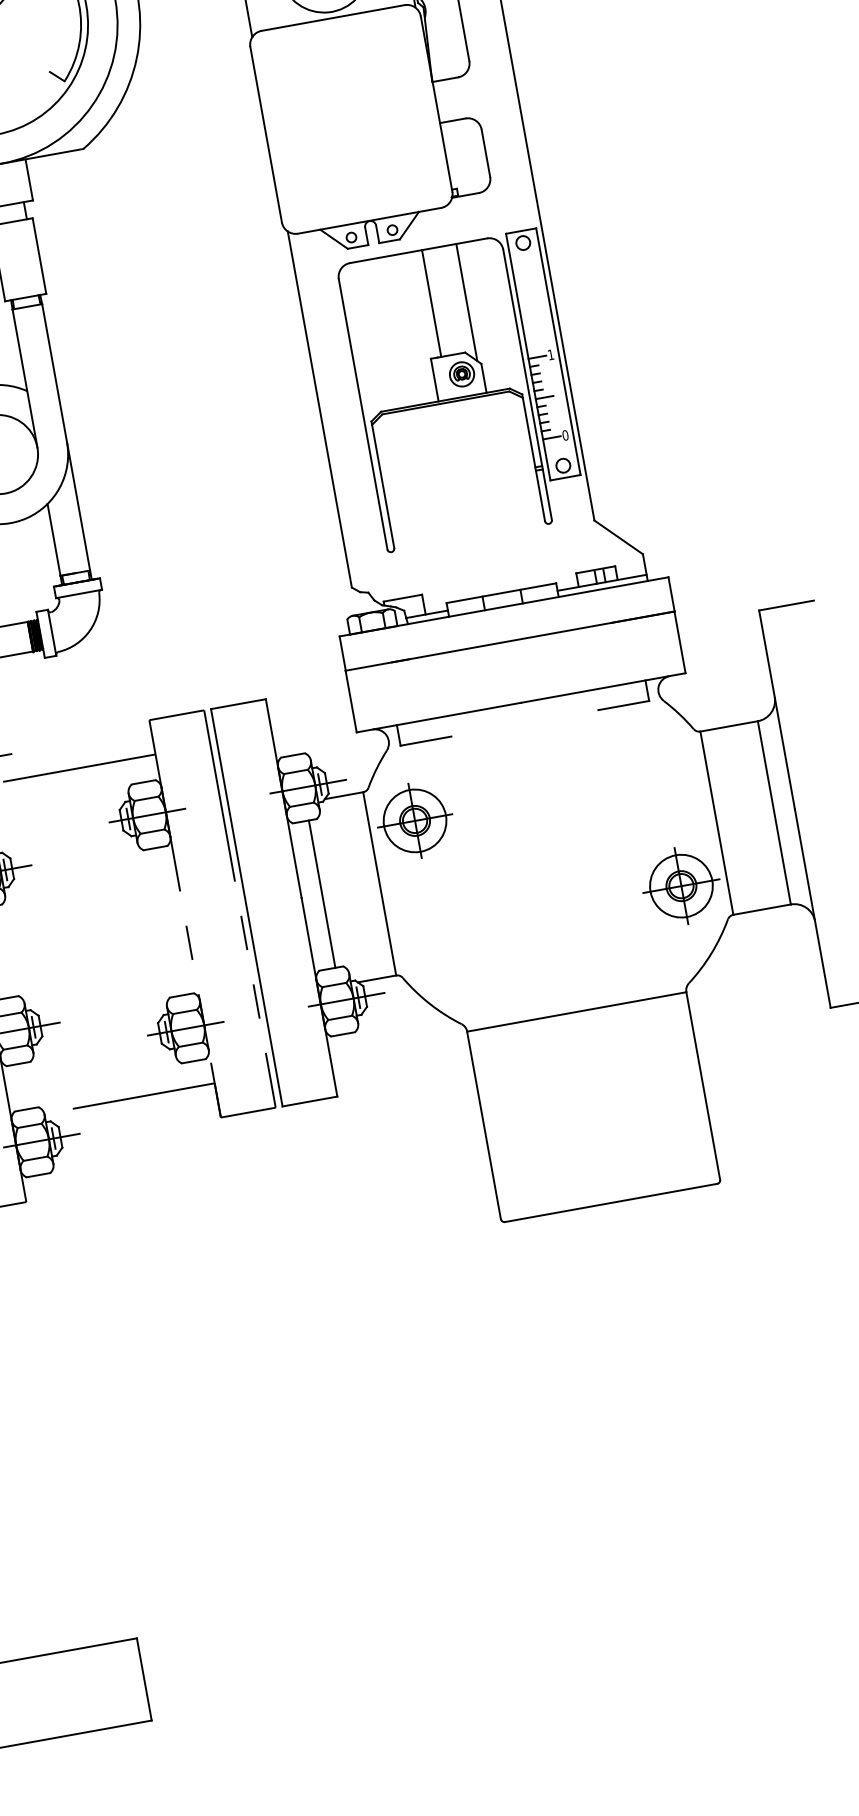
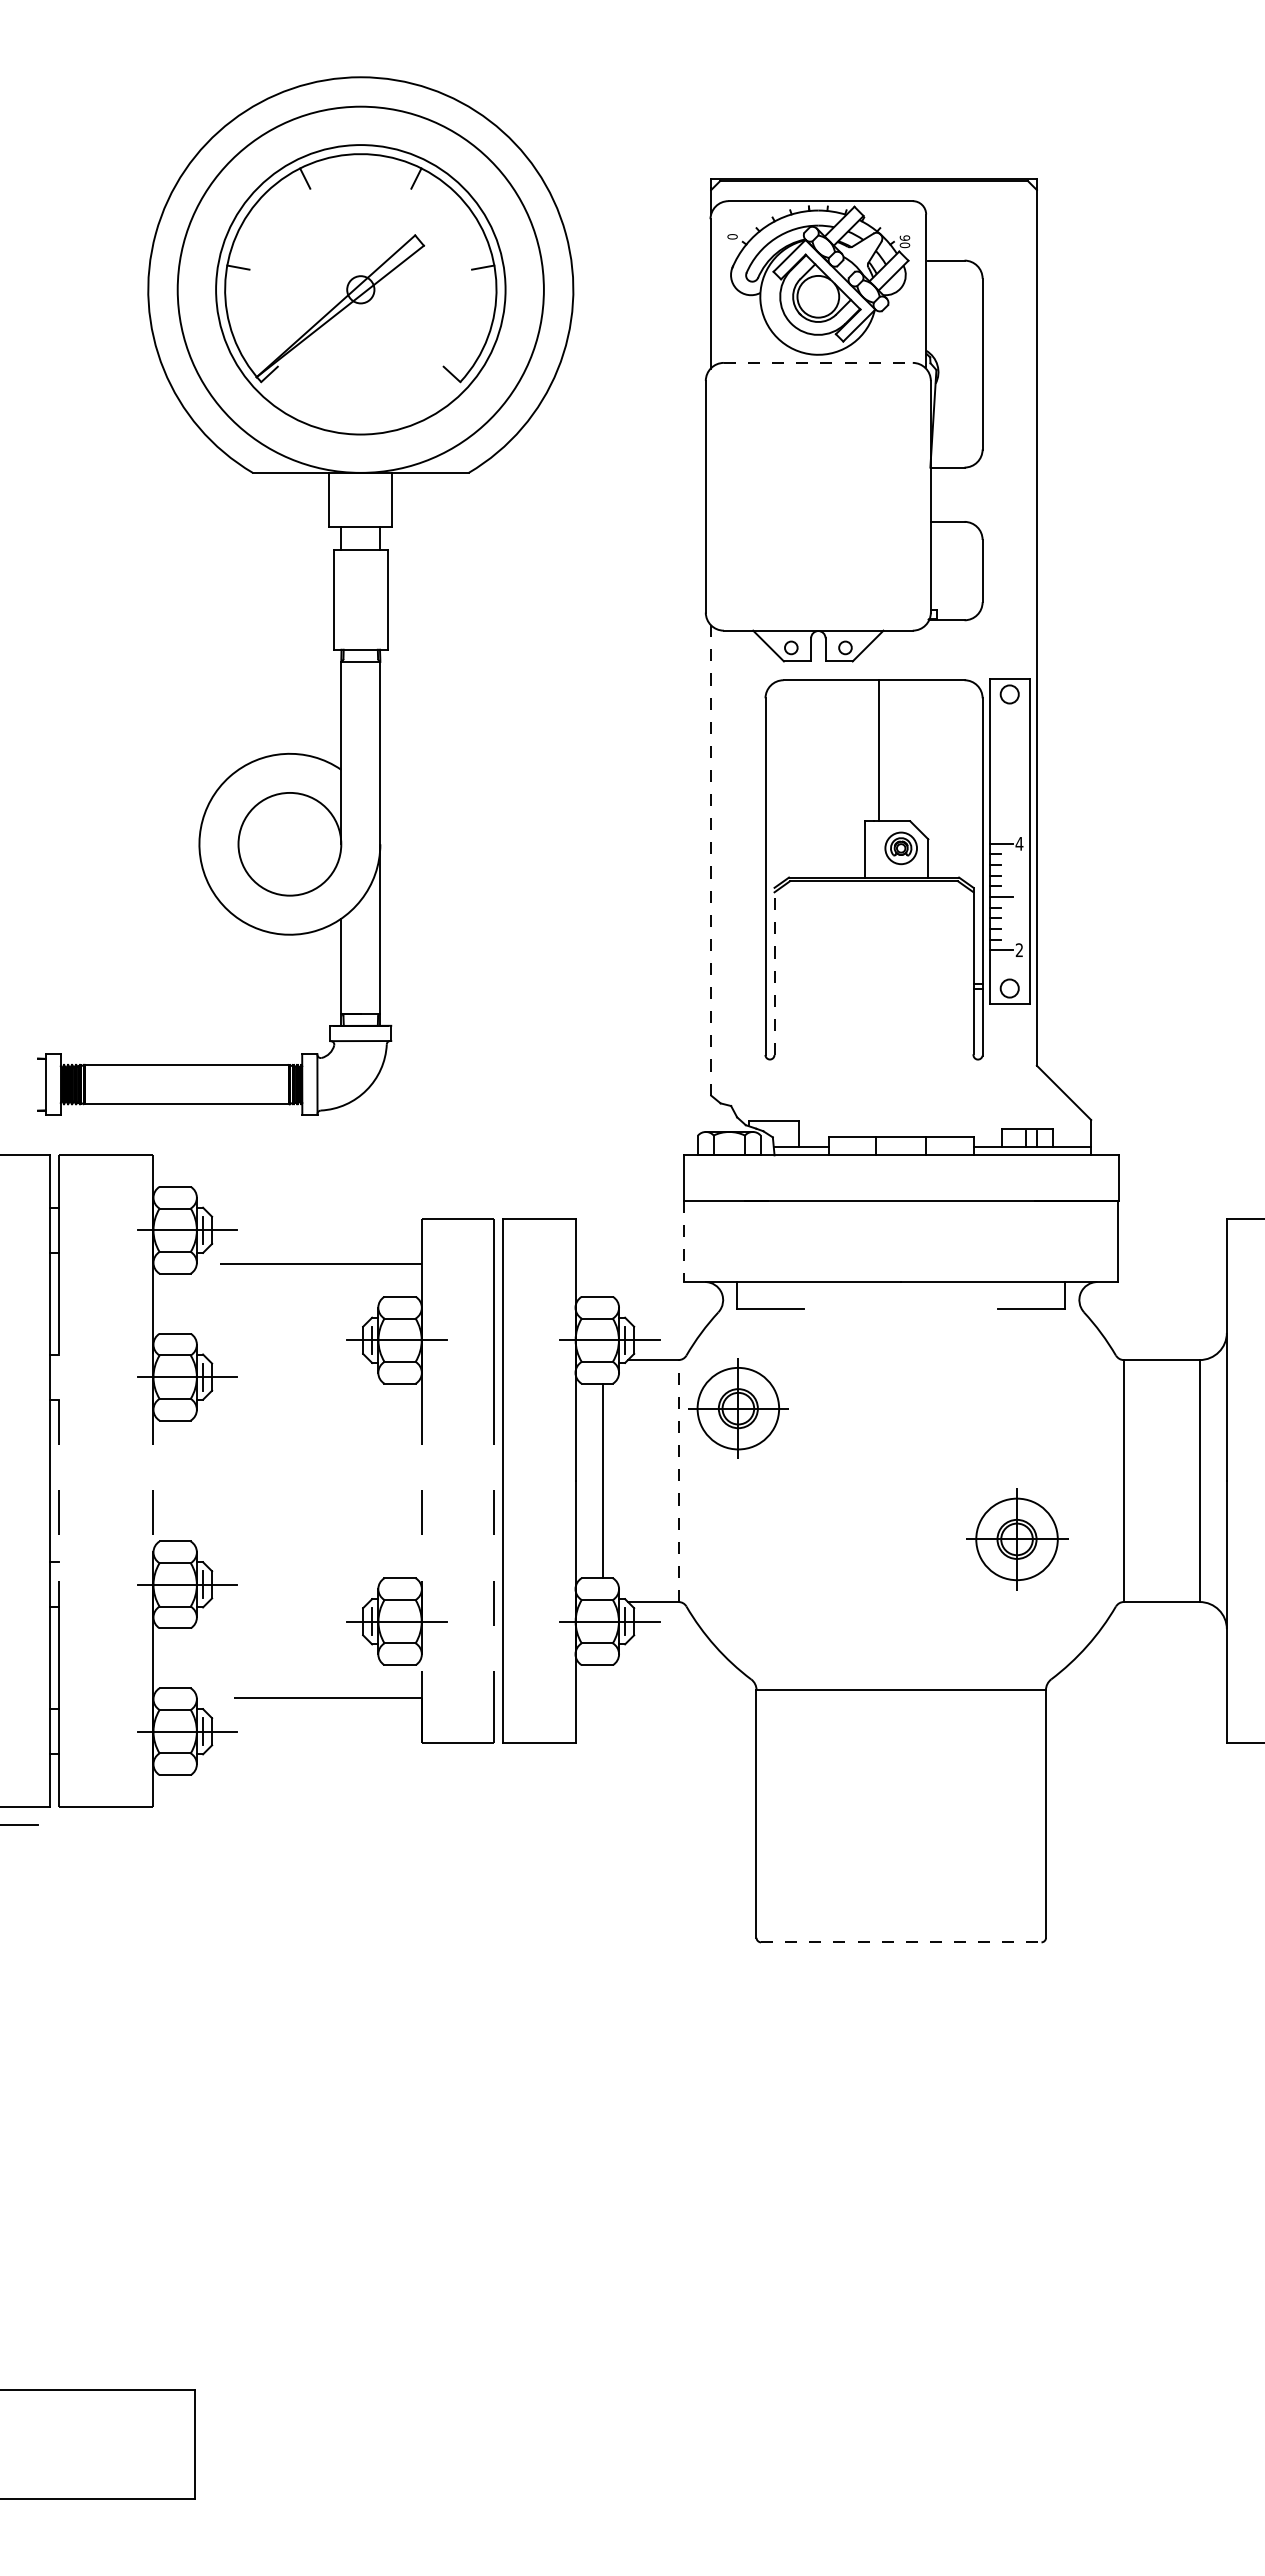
line: (333, 17) -> (818, 362), solid -> dashed
line: (466, 302) -> (923, 757), removed
text: (550, 354) -> (1019, 843), 1 -> 4
line: (320, 409) -> (711, 860), solid -> dashed
text: (565, 435) -> (1019, 950), 0 -> 2
line: (382, 484) -> (774, 971), solid -> dashed
line: (351, 701) -> (684, 1241), solid -> dashed
line: (379, 884) -> (678, 1481), solid -> dashed
part: (681, 886) -> (1017, 1539), moved
line: (611, 1202) -> (901, 1942), solid -> dashed

